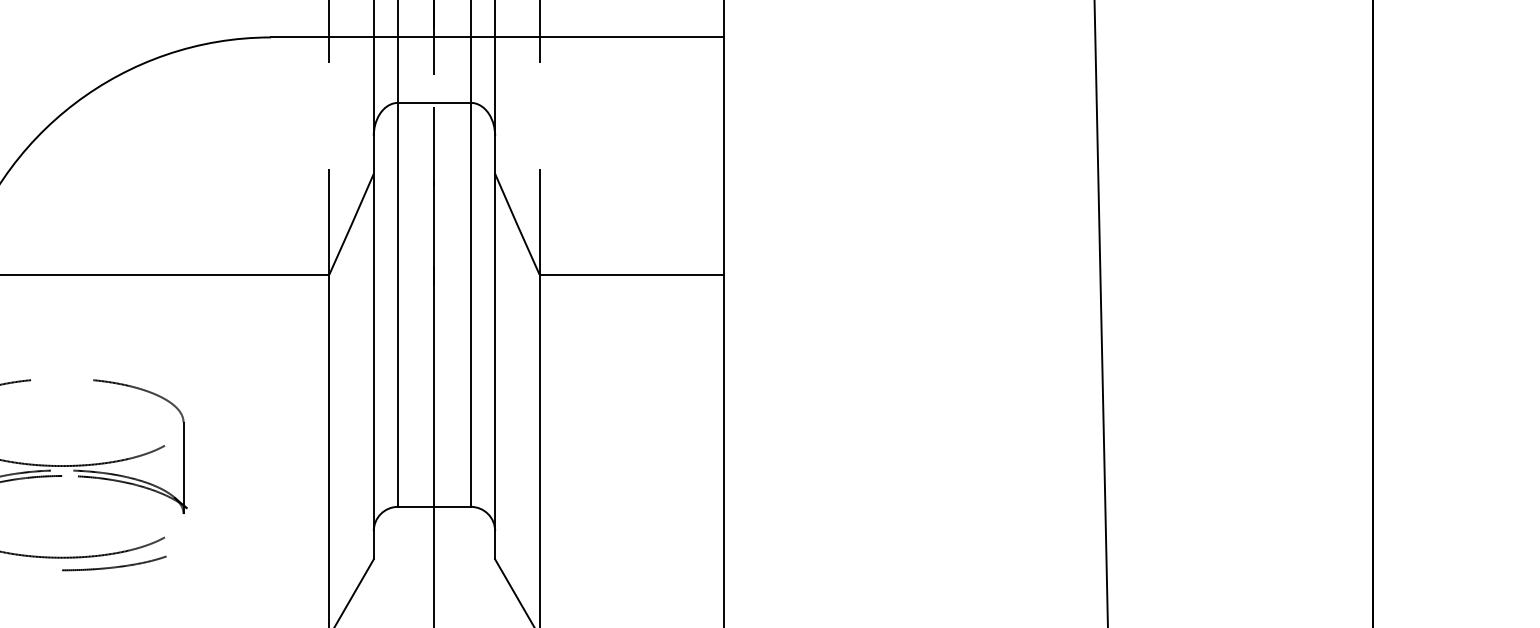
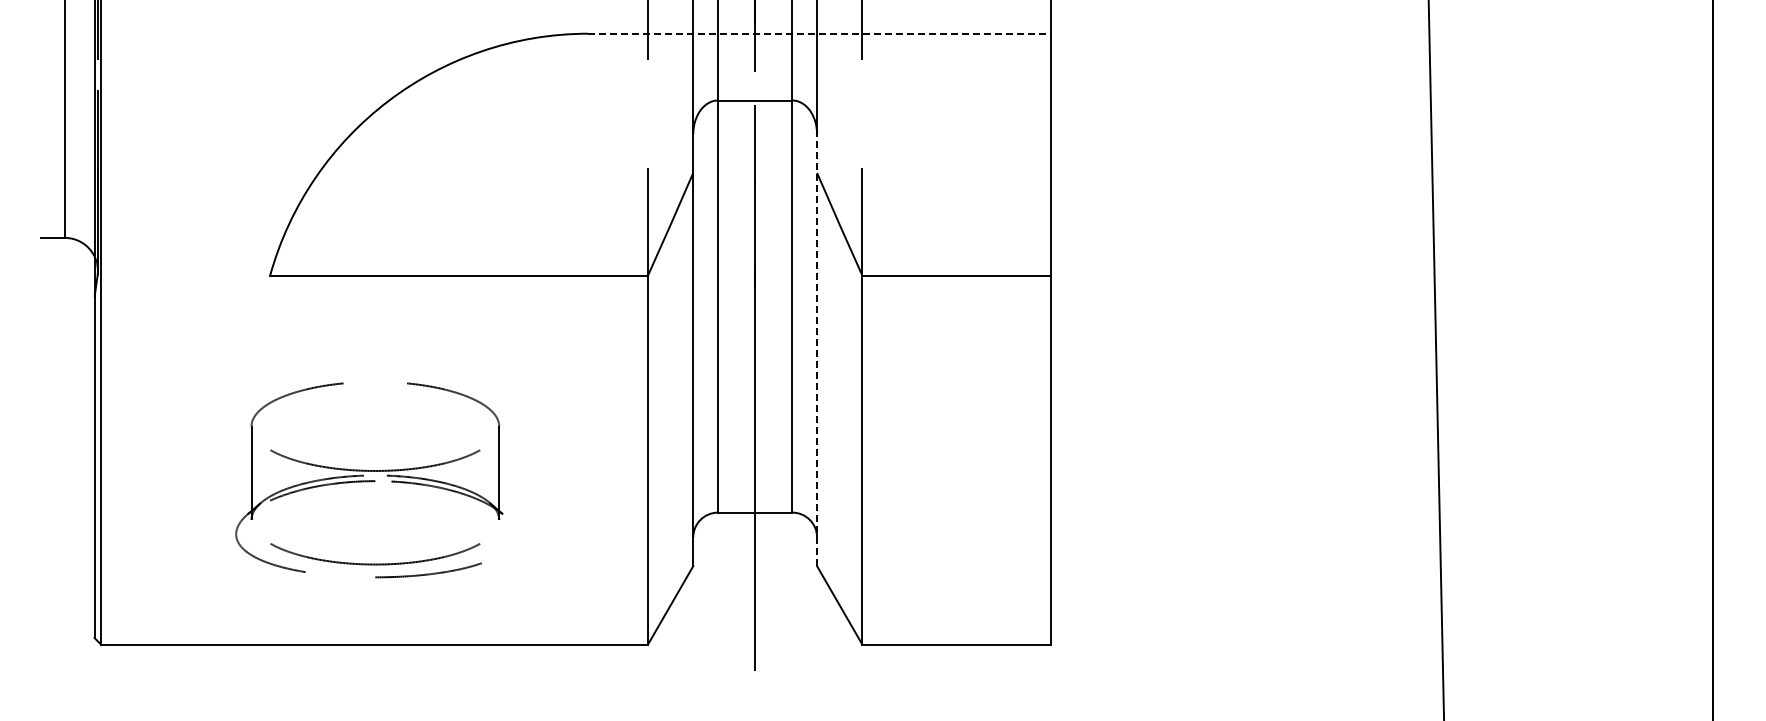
line: (498, 37) -> (820, 33), solid -> dashed
line: (495, 347) -> (817, 350), solid -> dashed

